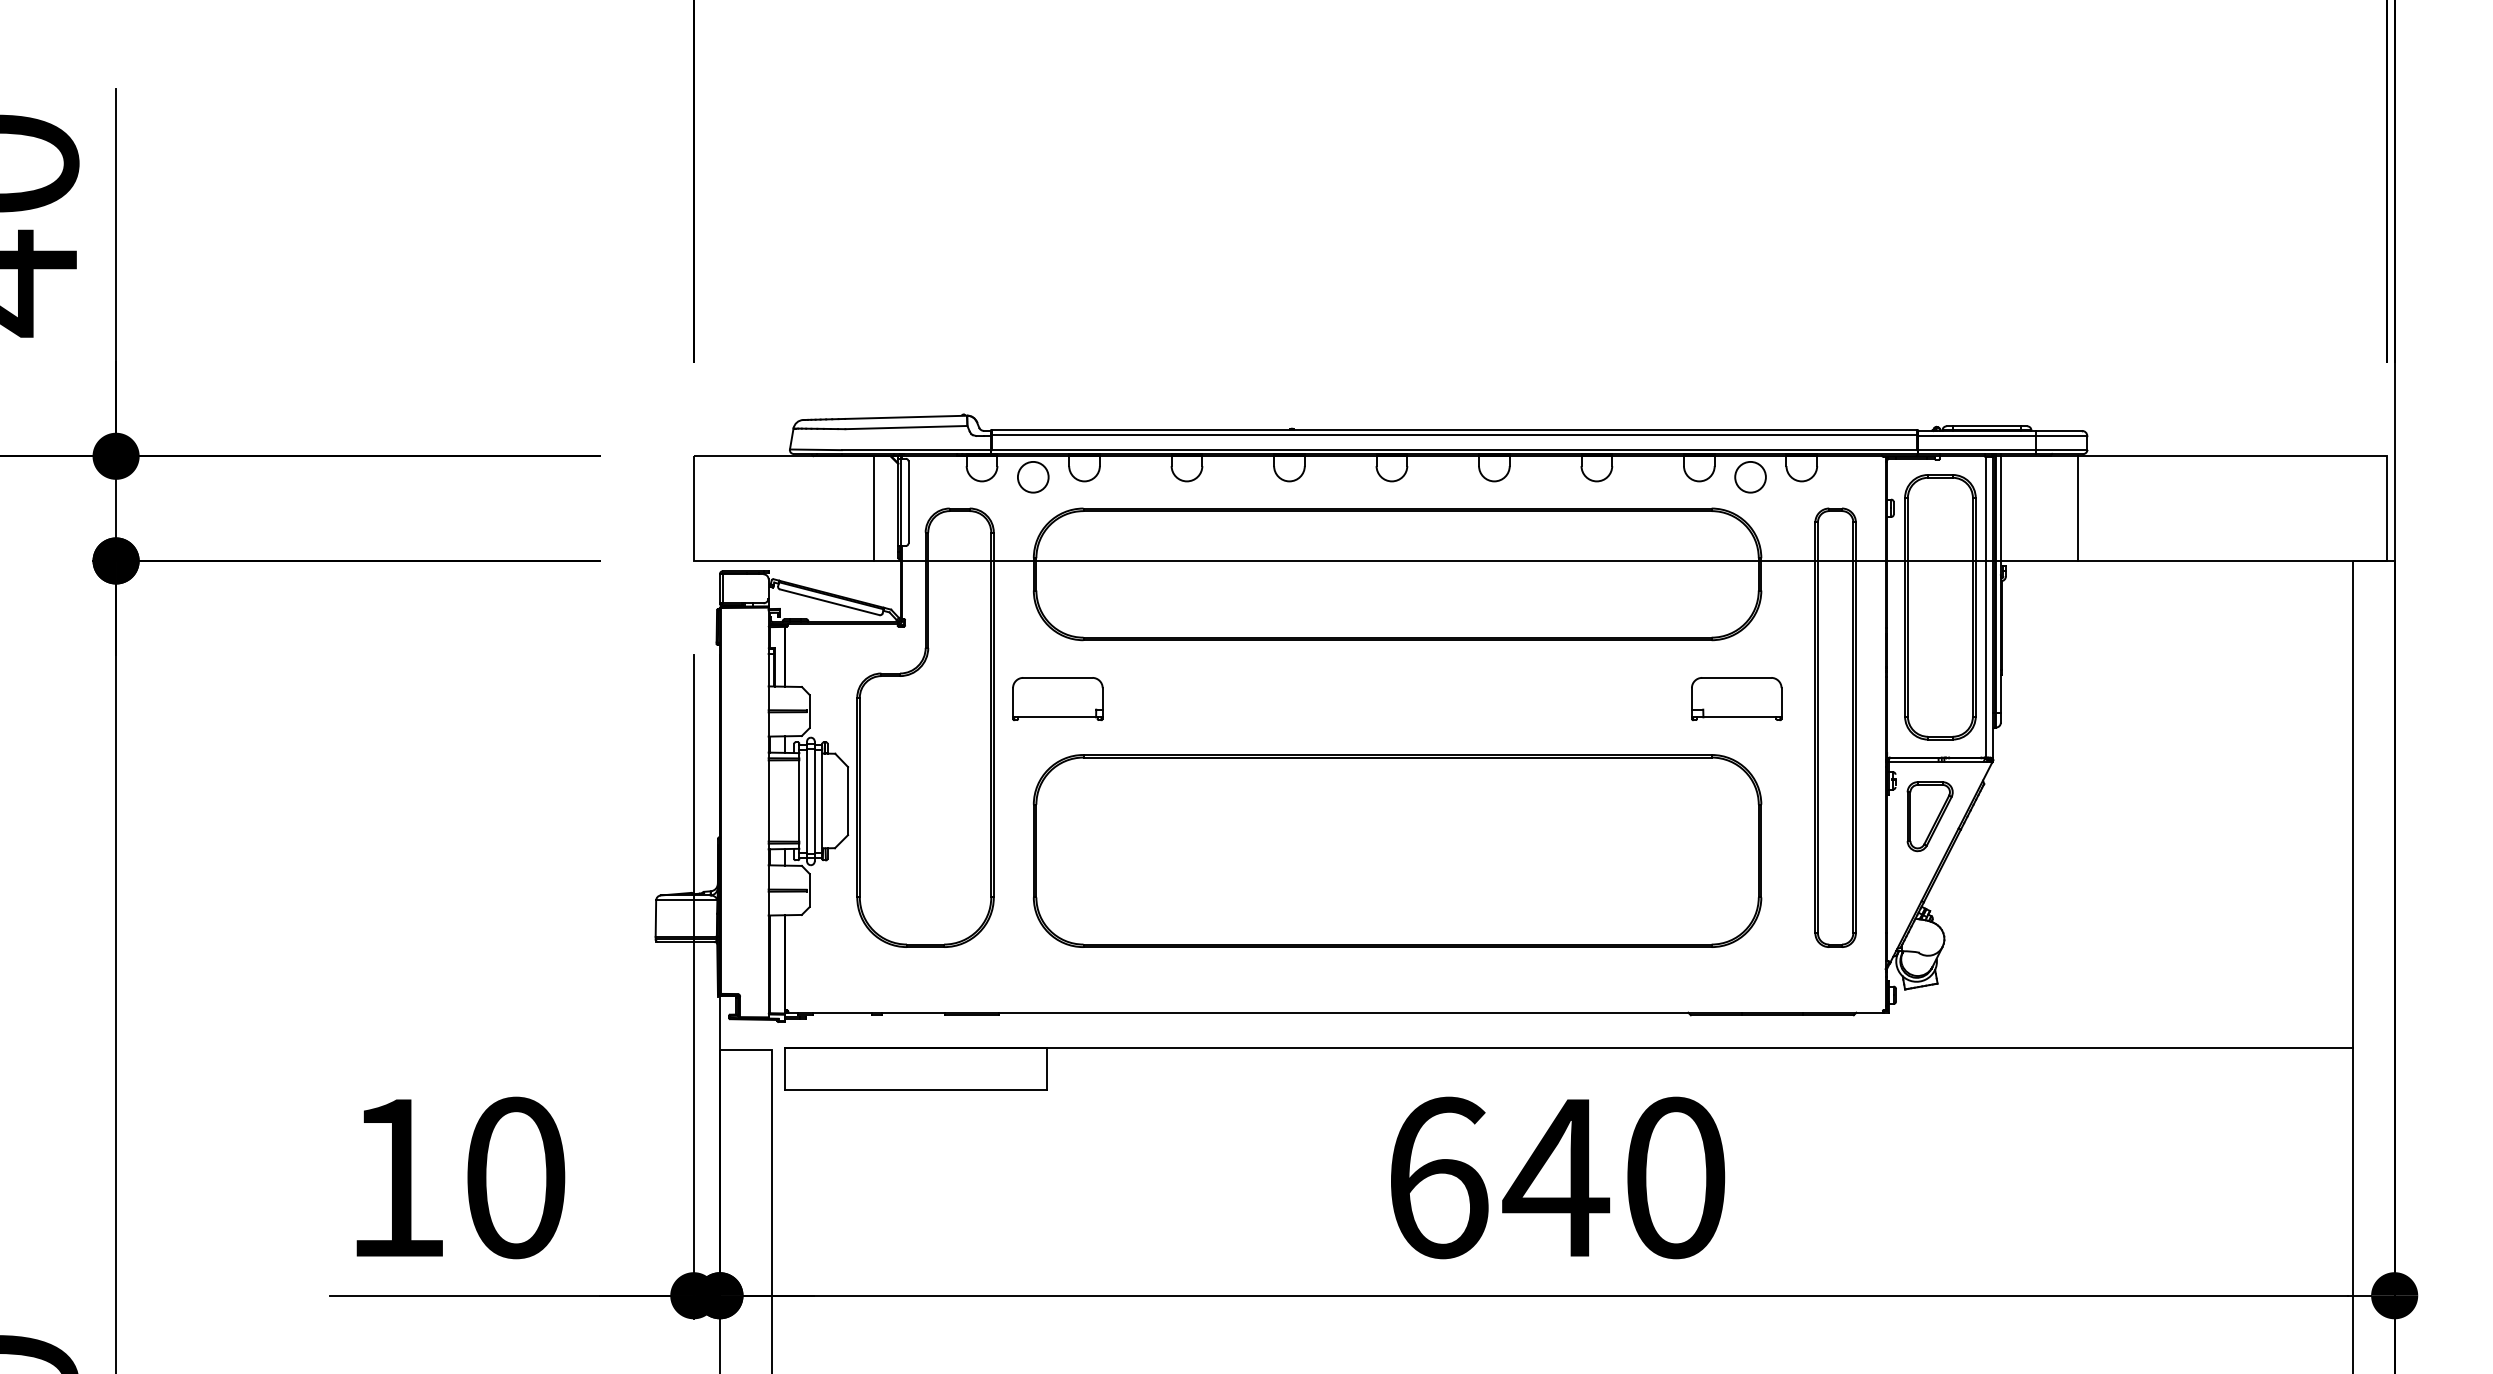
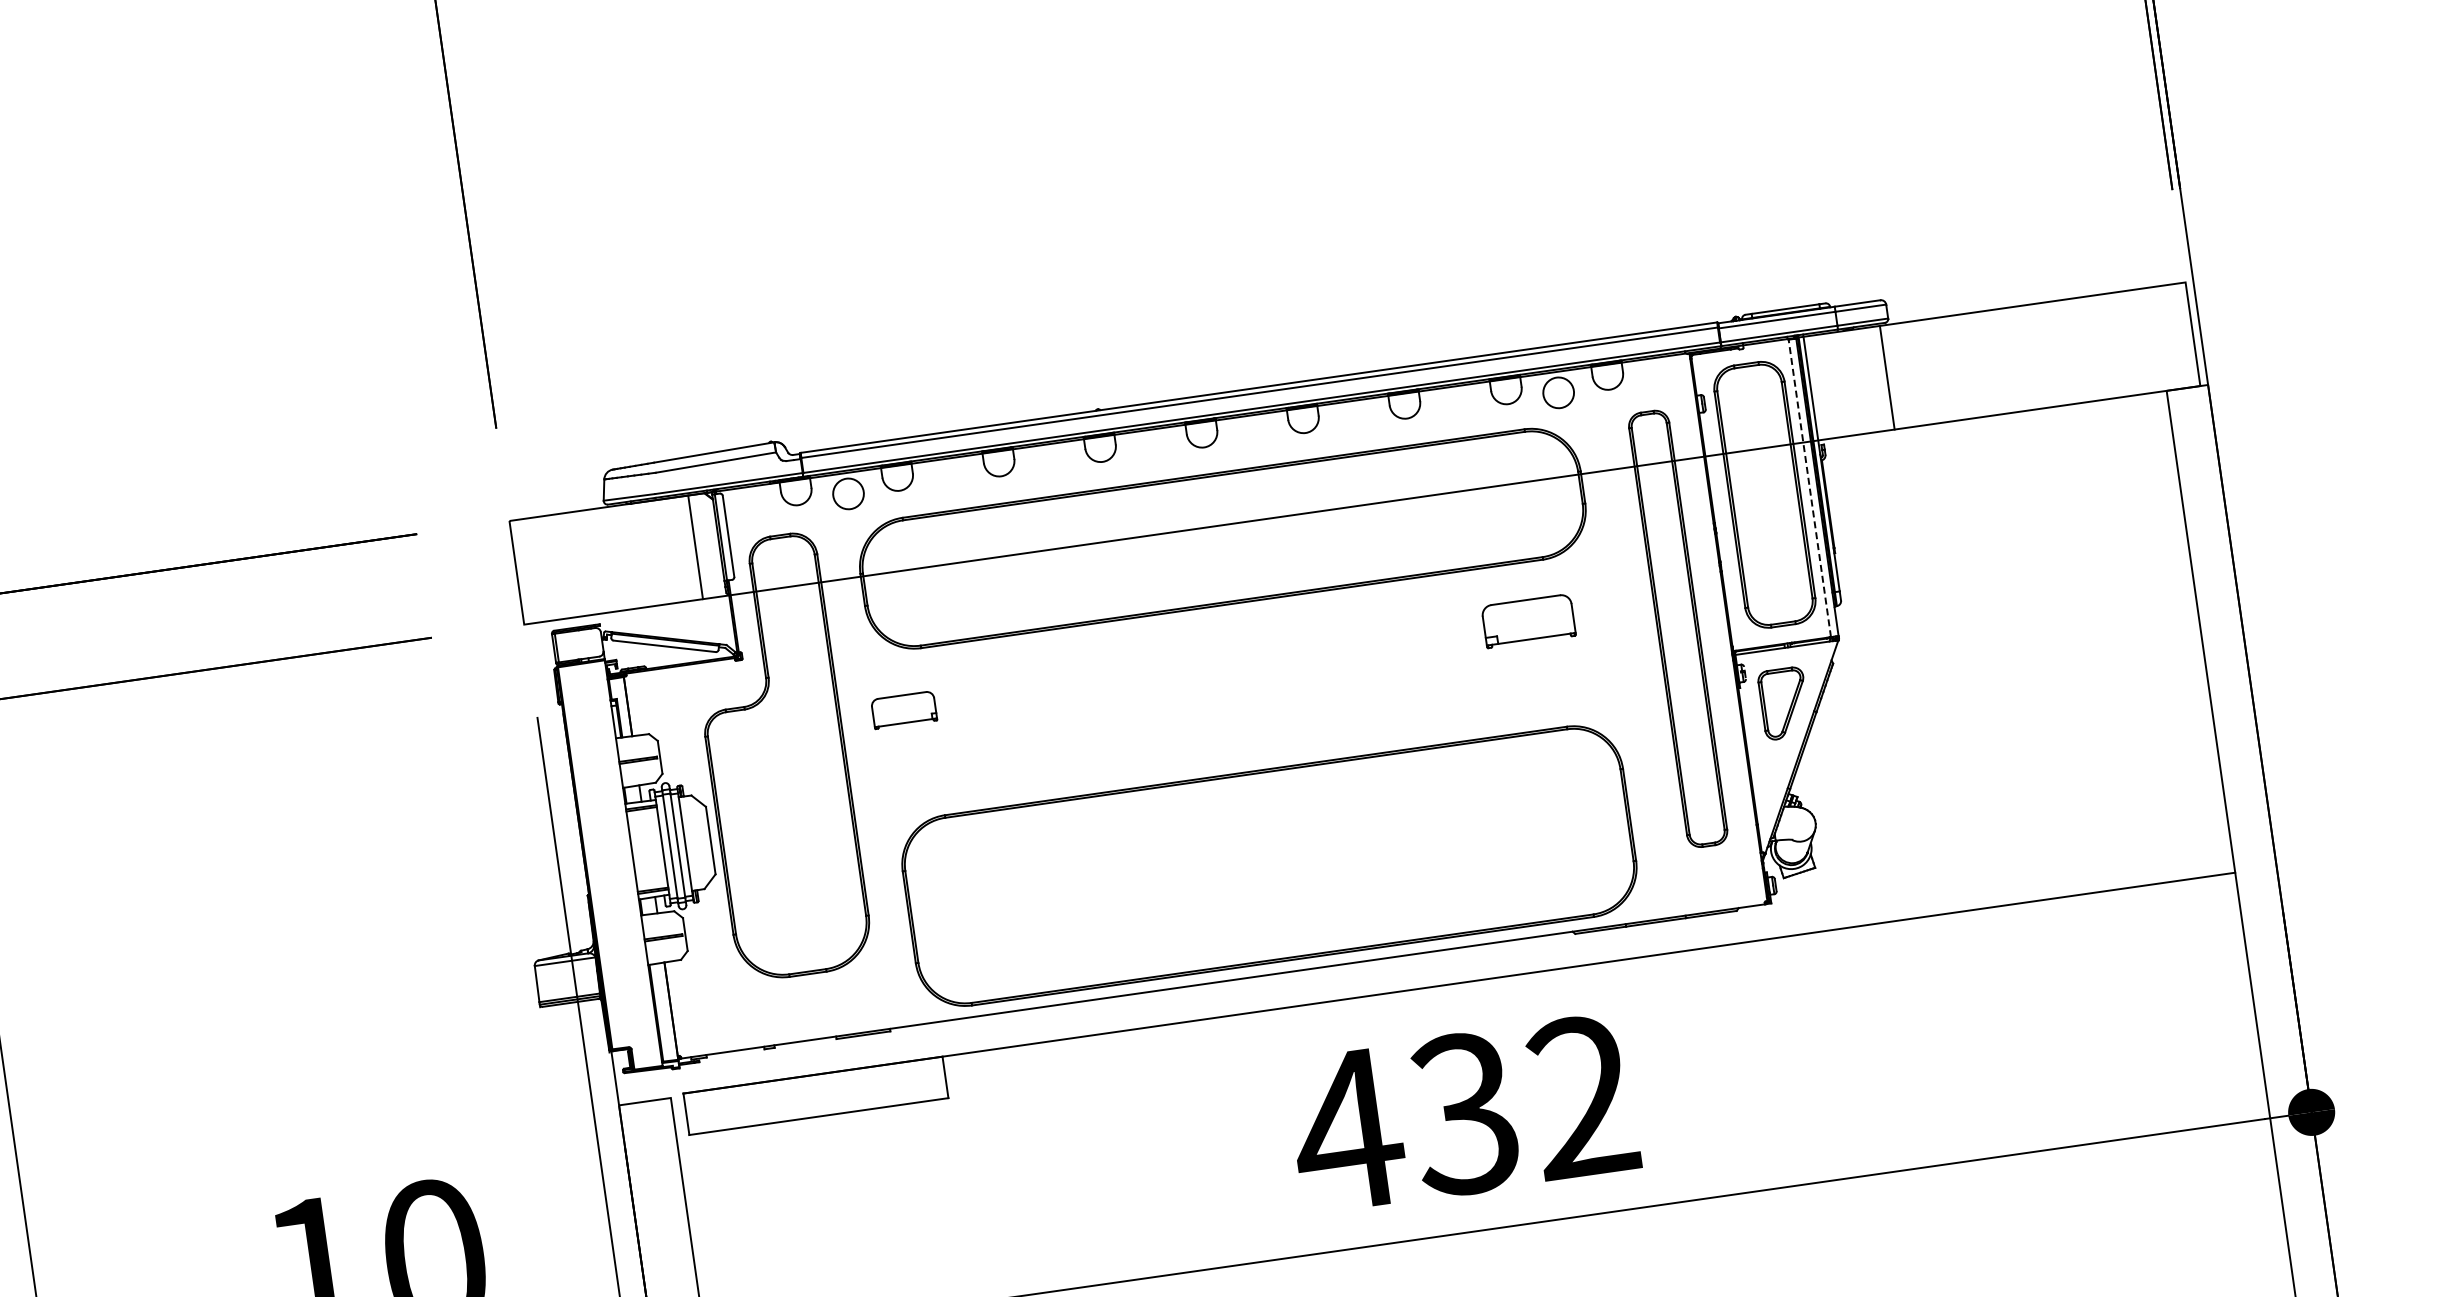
line: (1985, 606) -> (1809, 487), solid -> dashed
part: (1057, 699) -> (903, 710), size x0.7
part: (1736, 699) -> (1528, 621), moved
part: (1397, 850) -> (1269, 865), moved
text: (1554, 1177) -> (1463, 1113), 640 -> 432

